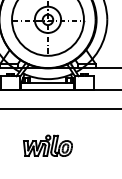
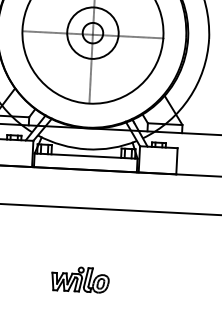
part: (47, 145) -> (79, 279), size x0.6

